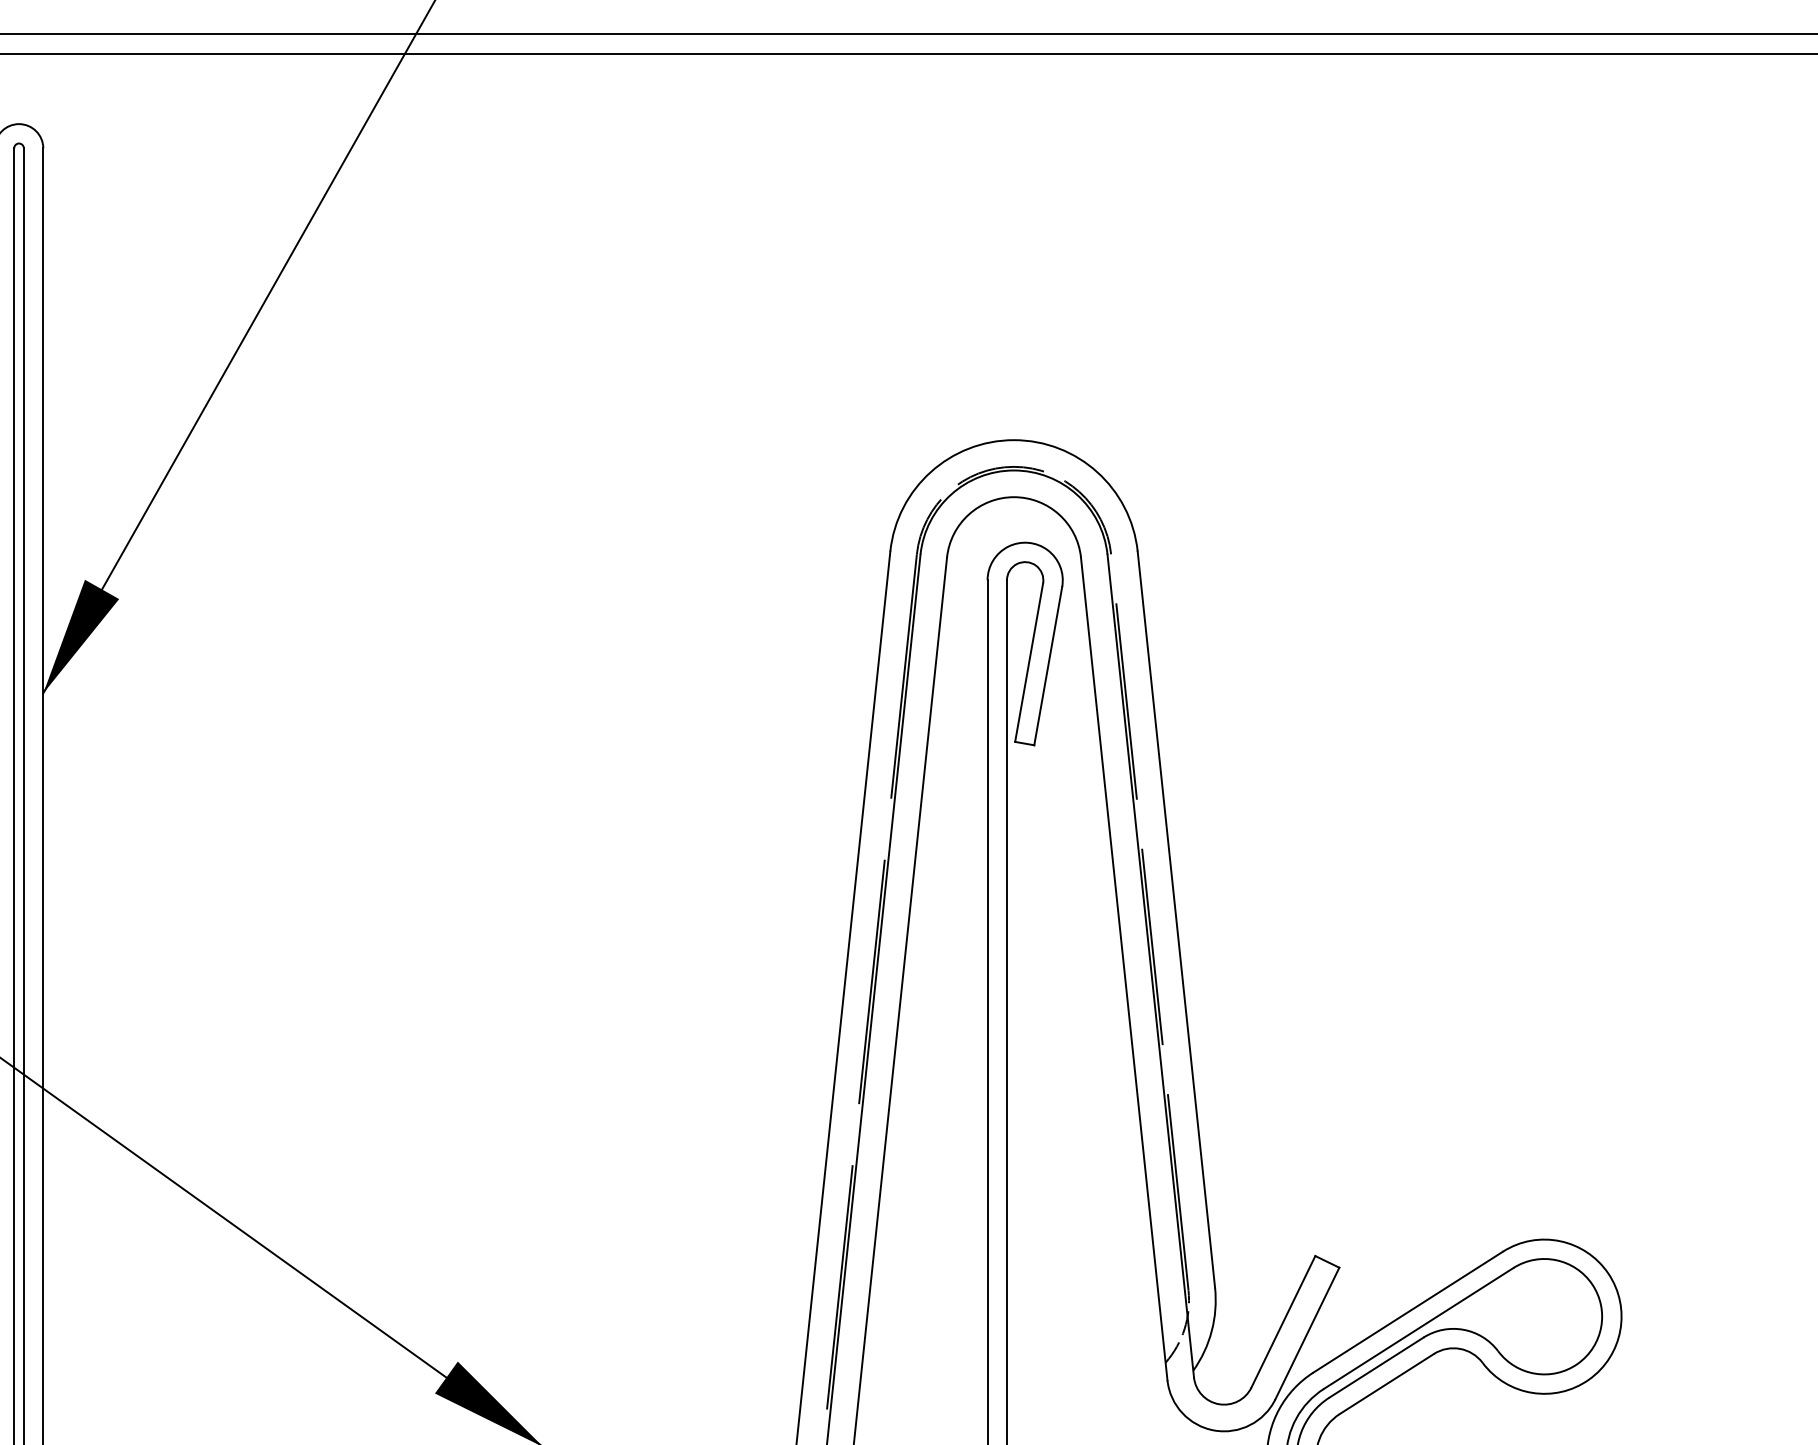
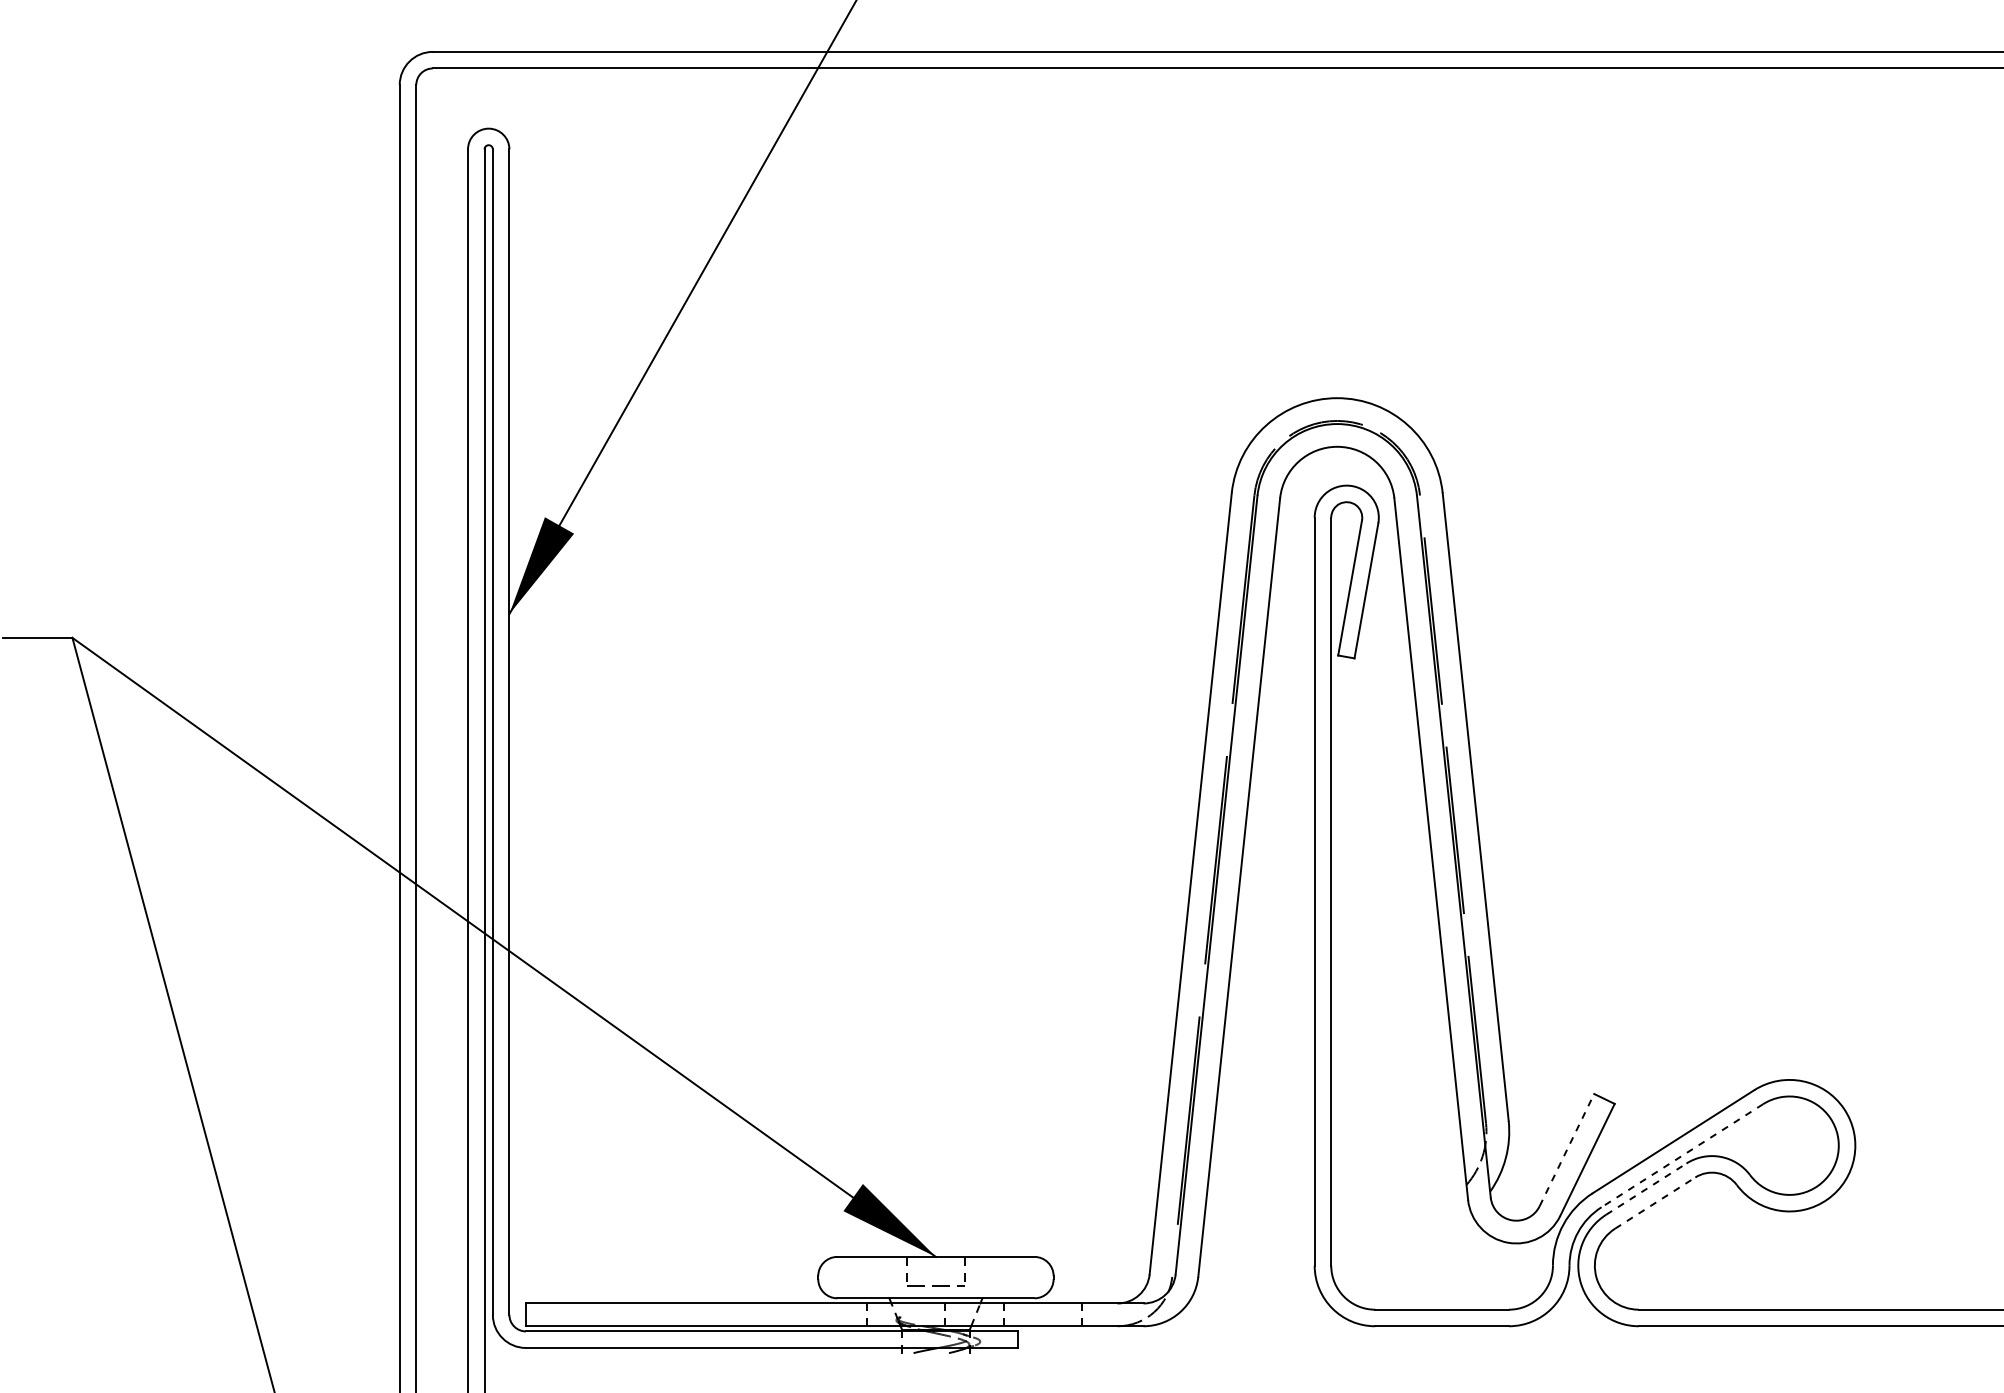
line: (1284, 1321) -> (1567, 1149), solid -> dashed
line: (1418, 1328) -> (1682, 1155), solid -> dashed
line: (1376, 1368) -> (1646, 1189), solid -> dashed
line: (1387, 1384) -> (1655, 1203), solid -> dashed

